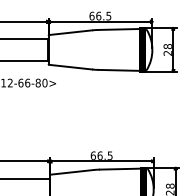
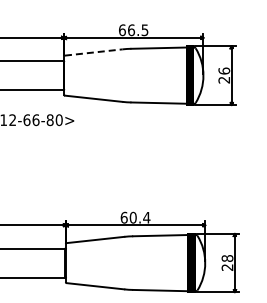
line: (70, 32) -> (93, 52), solid -> dashed
text: (167, 46) -> (223, 70), 28 -> 26
text: (105, 155) -> (140, 217), 66.5 -> 60.4

